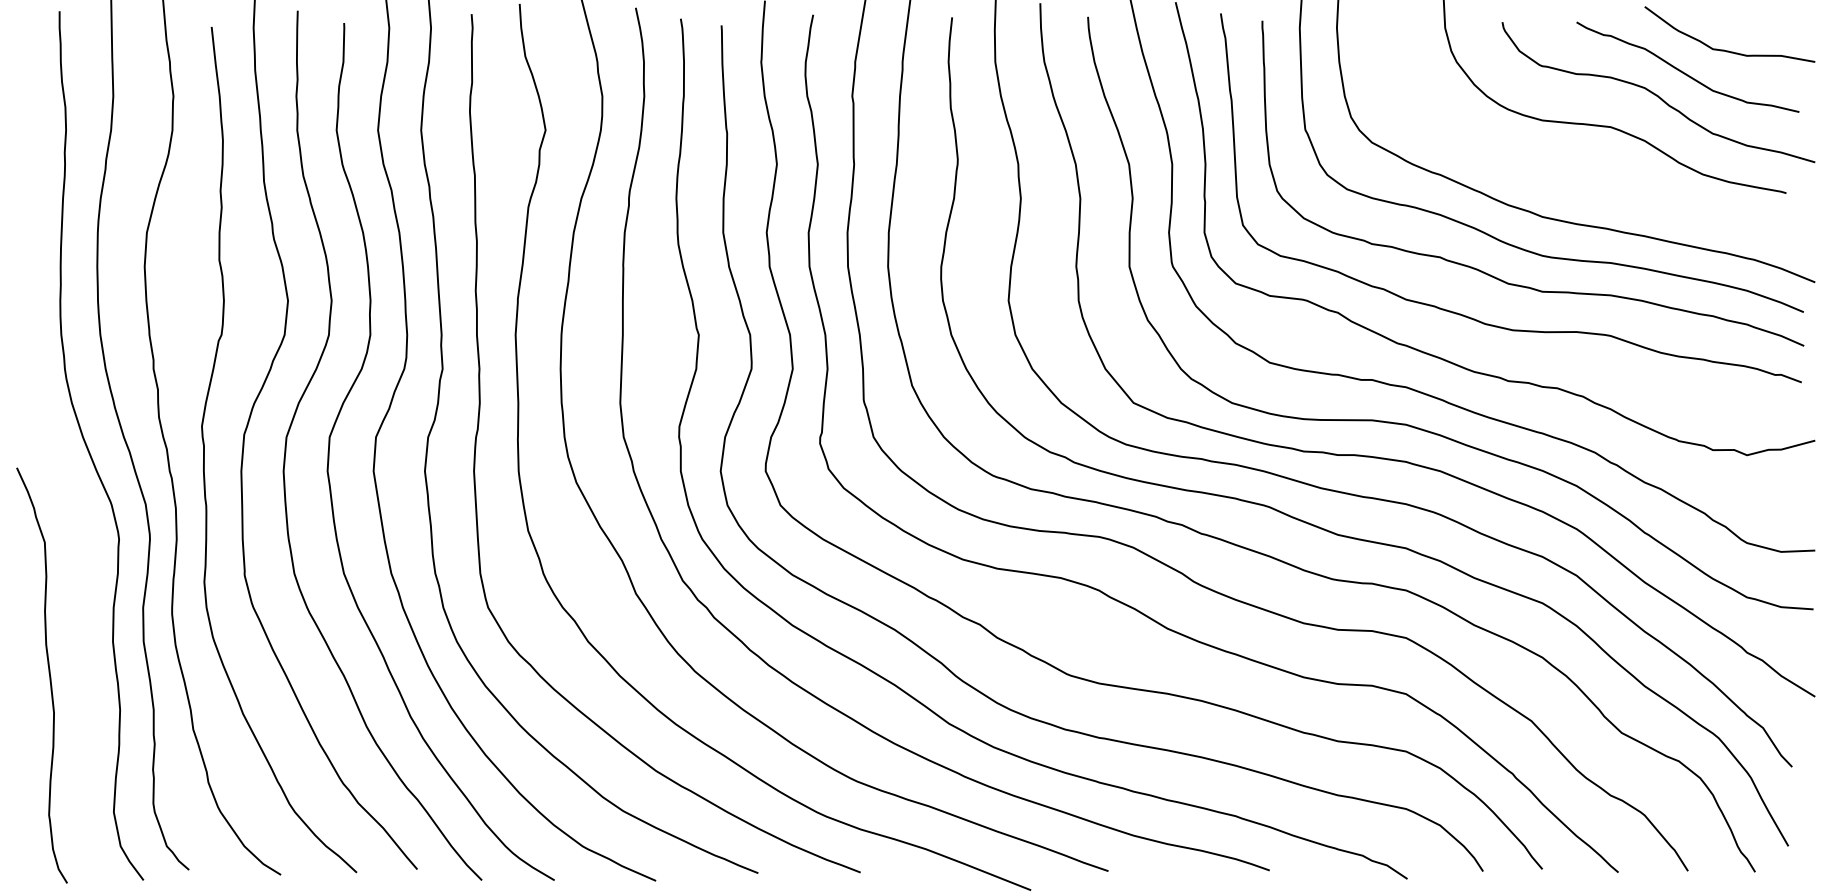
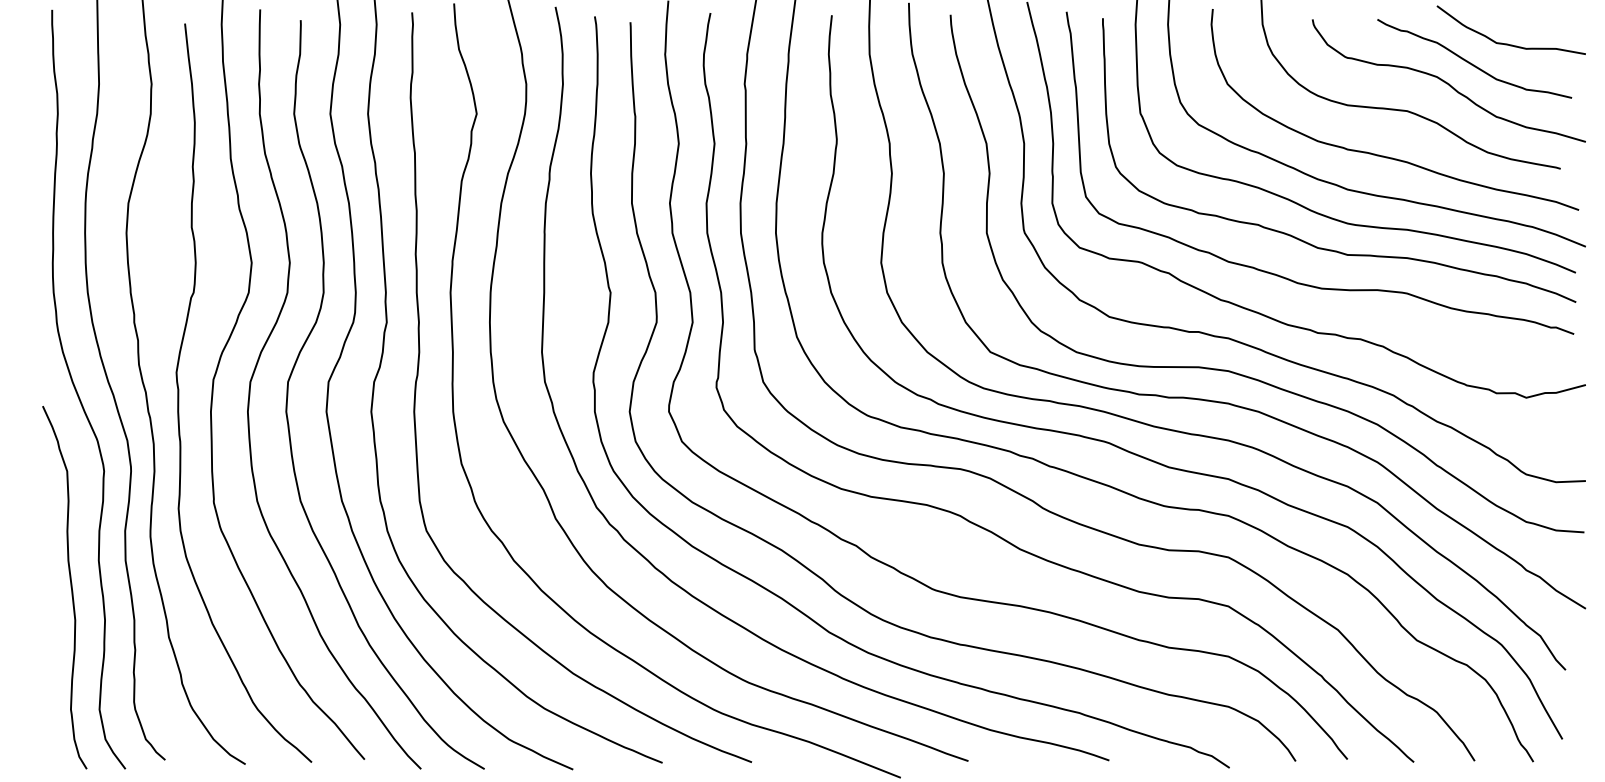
curve: (1581, 177) -> (1381, 155), added
curve: (48, 673) -> (70, 585), moved

